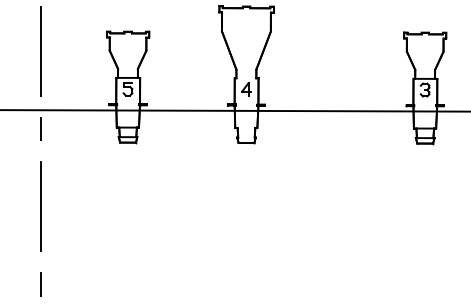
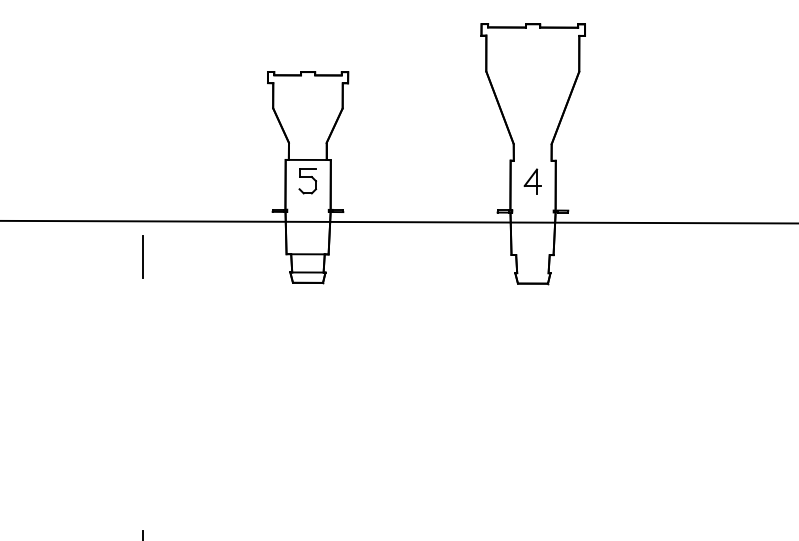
line: (41, 50) -> (143, 107), removed
line: (41, 206) -> (143, 404), removed

